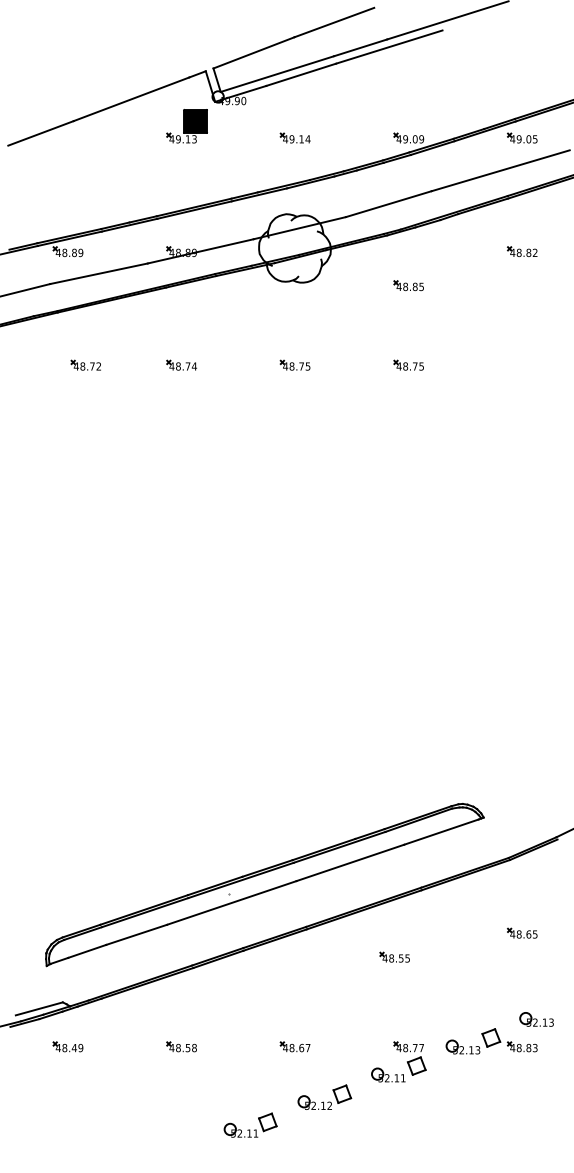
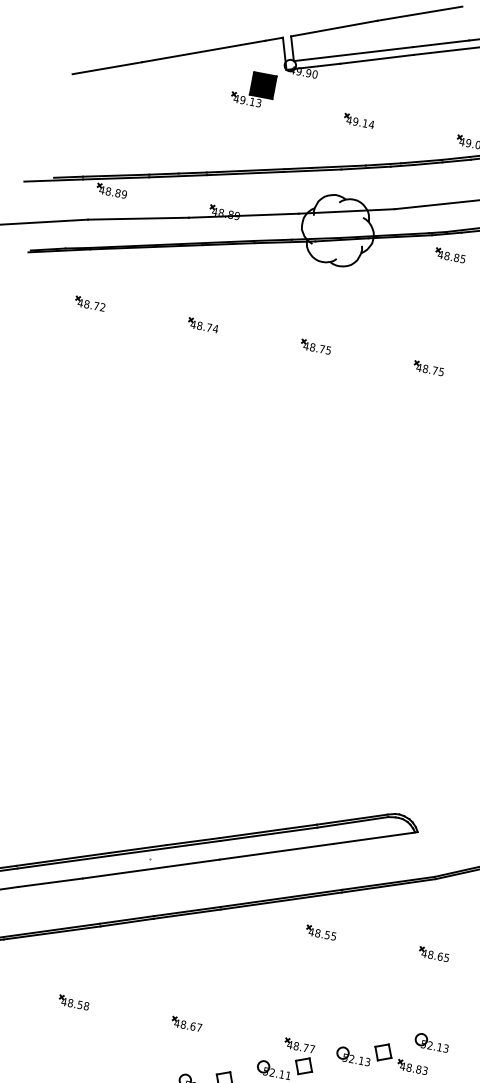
part: (408, 285) -> (450, 255), moved
part: (85, 364) -> (89, 302), moved
part: (394, 956) -> (321, 931), moved

